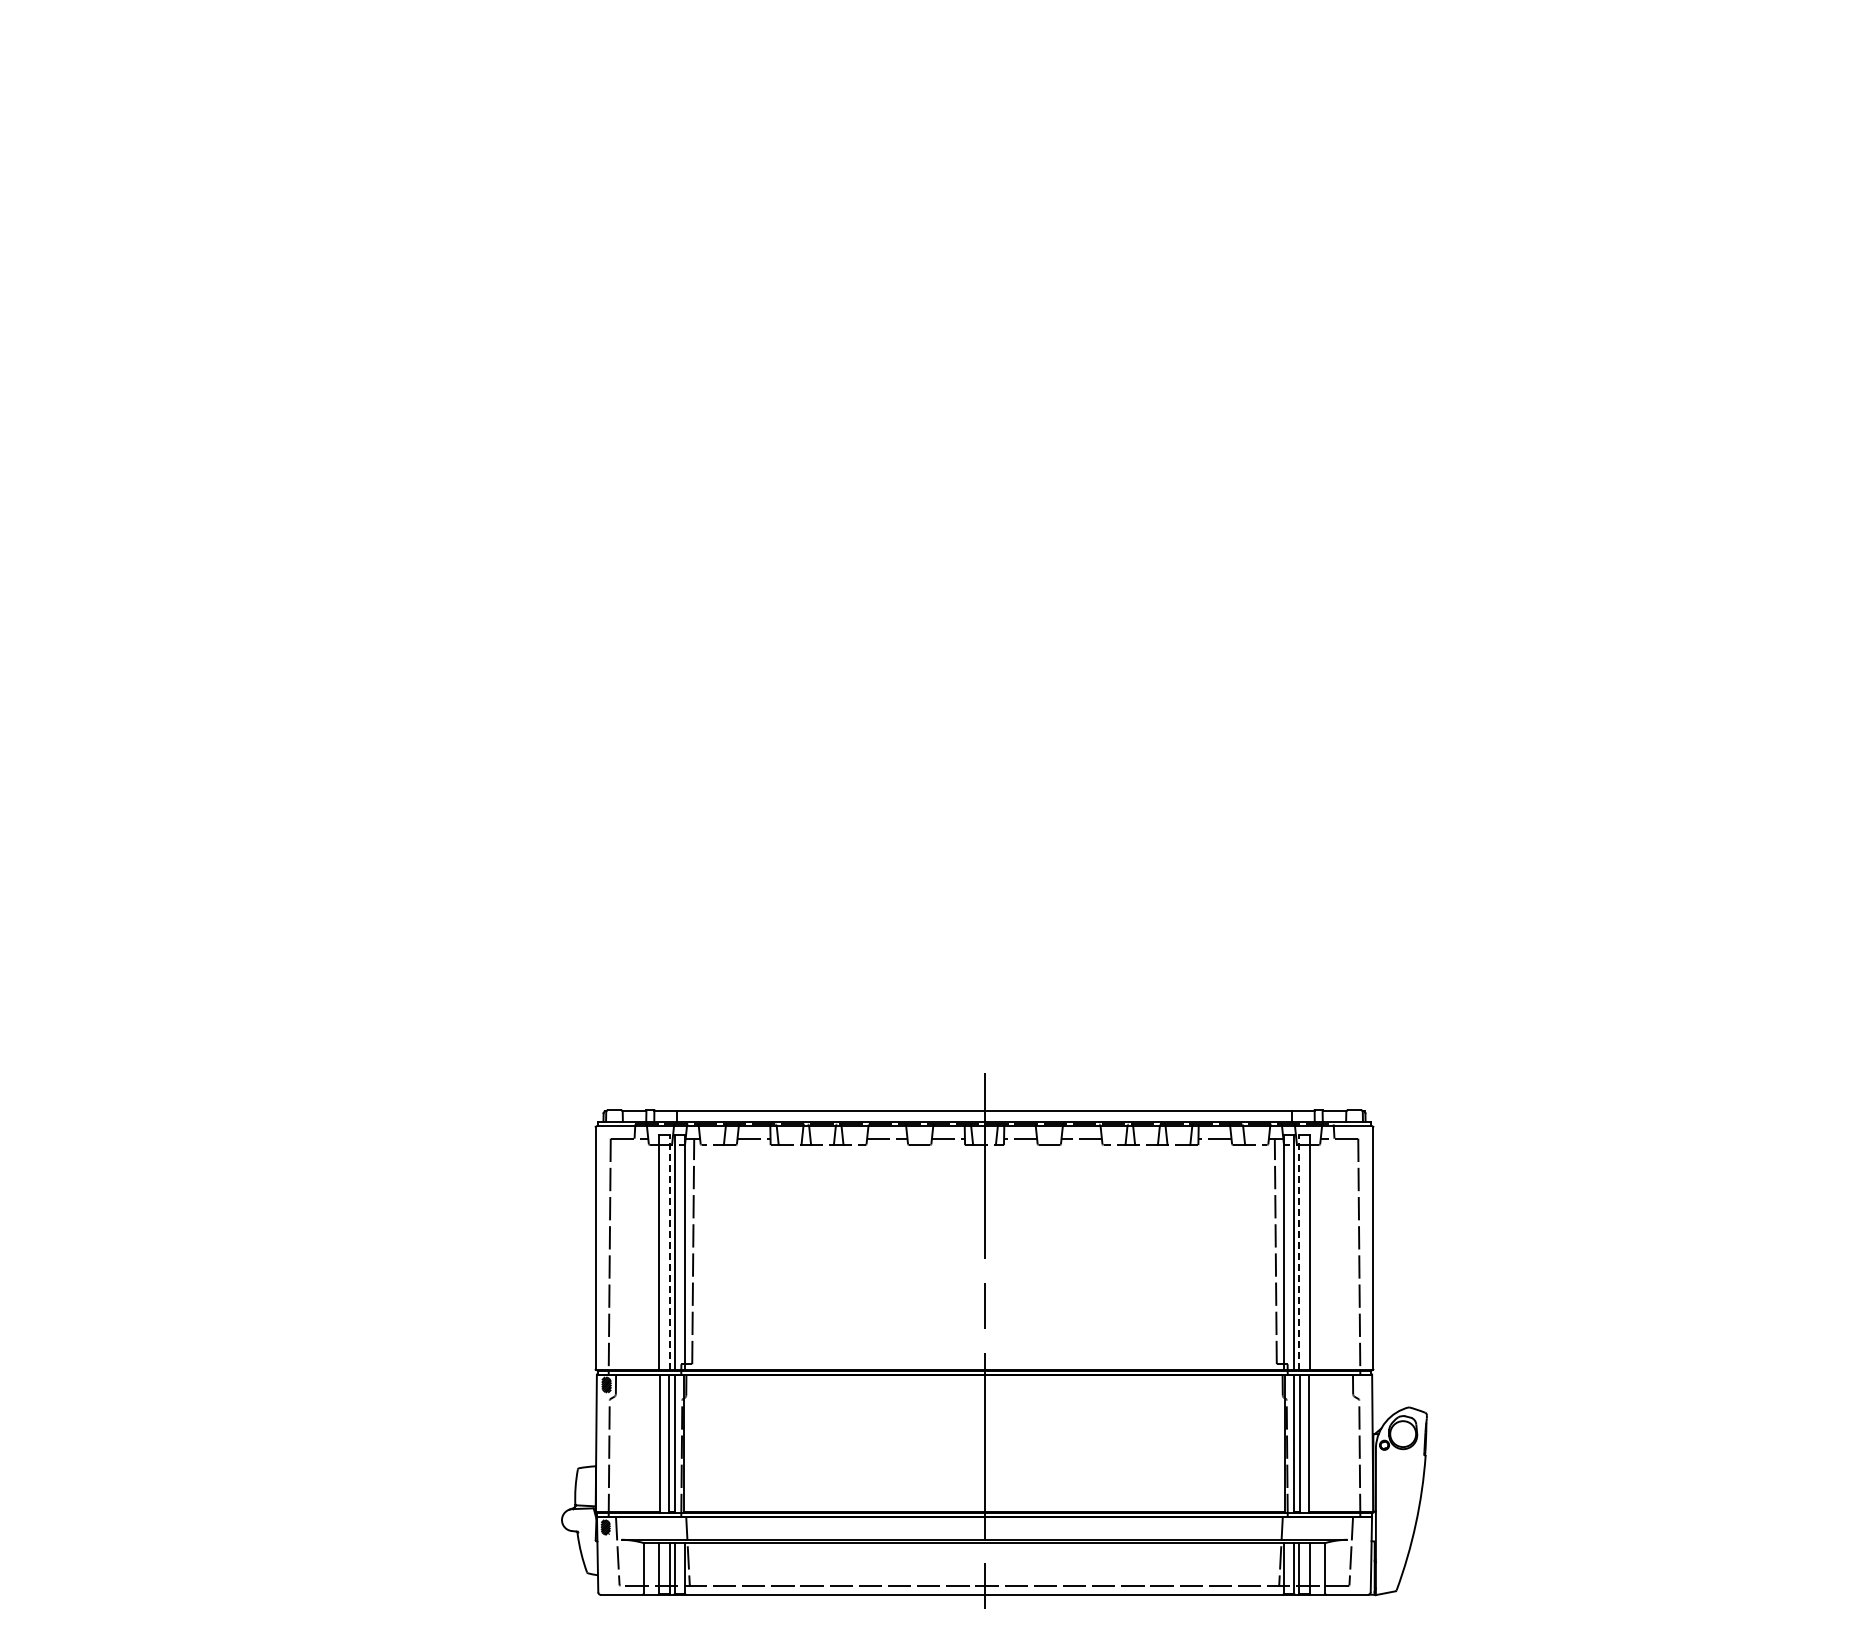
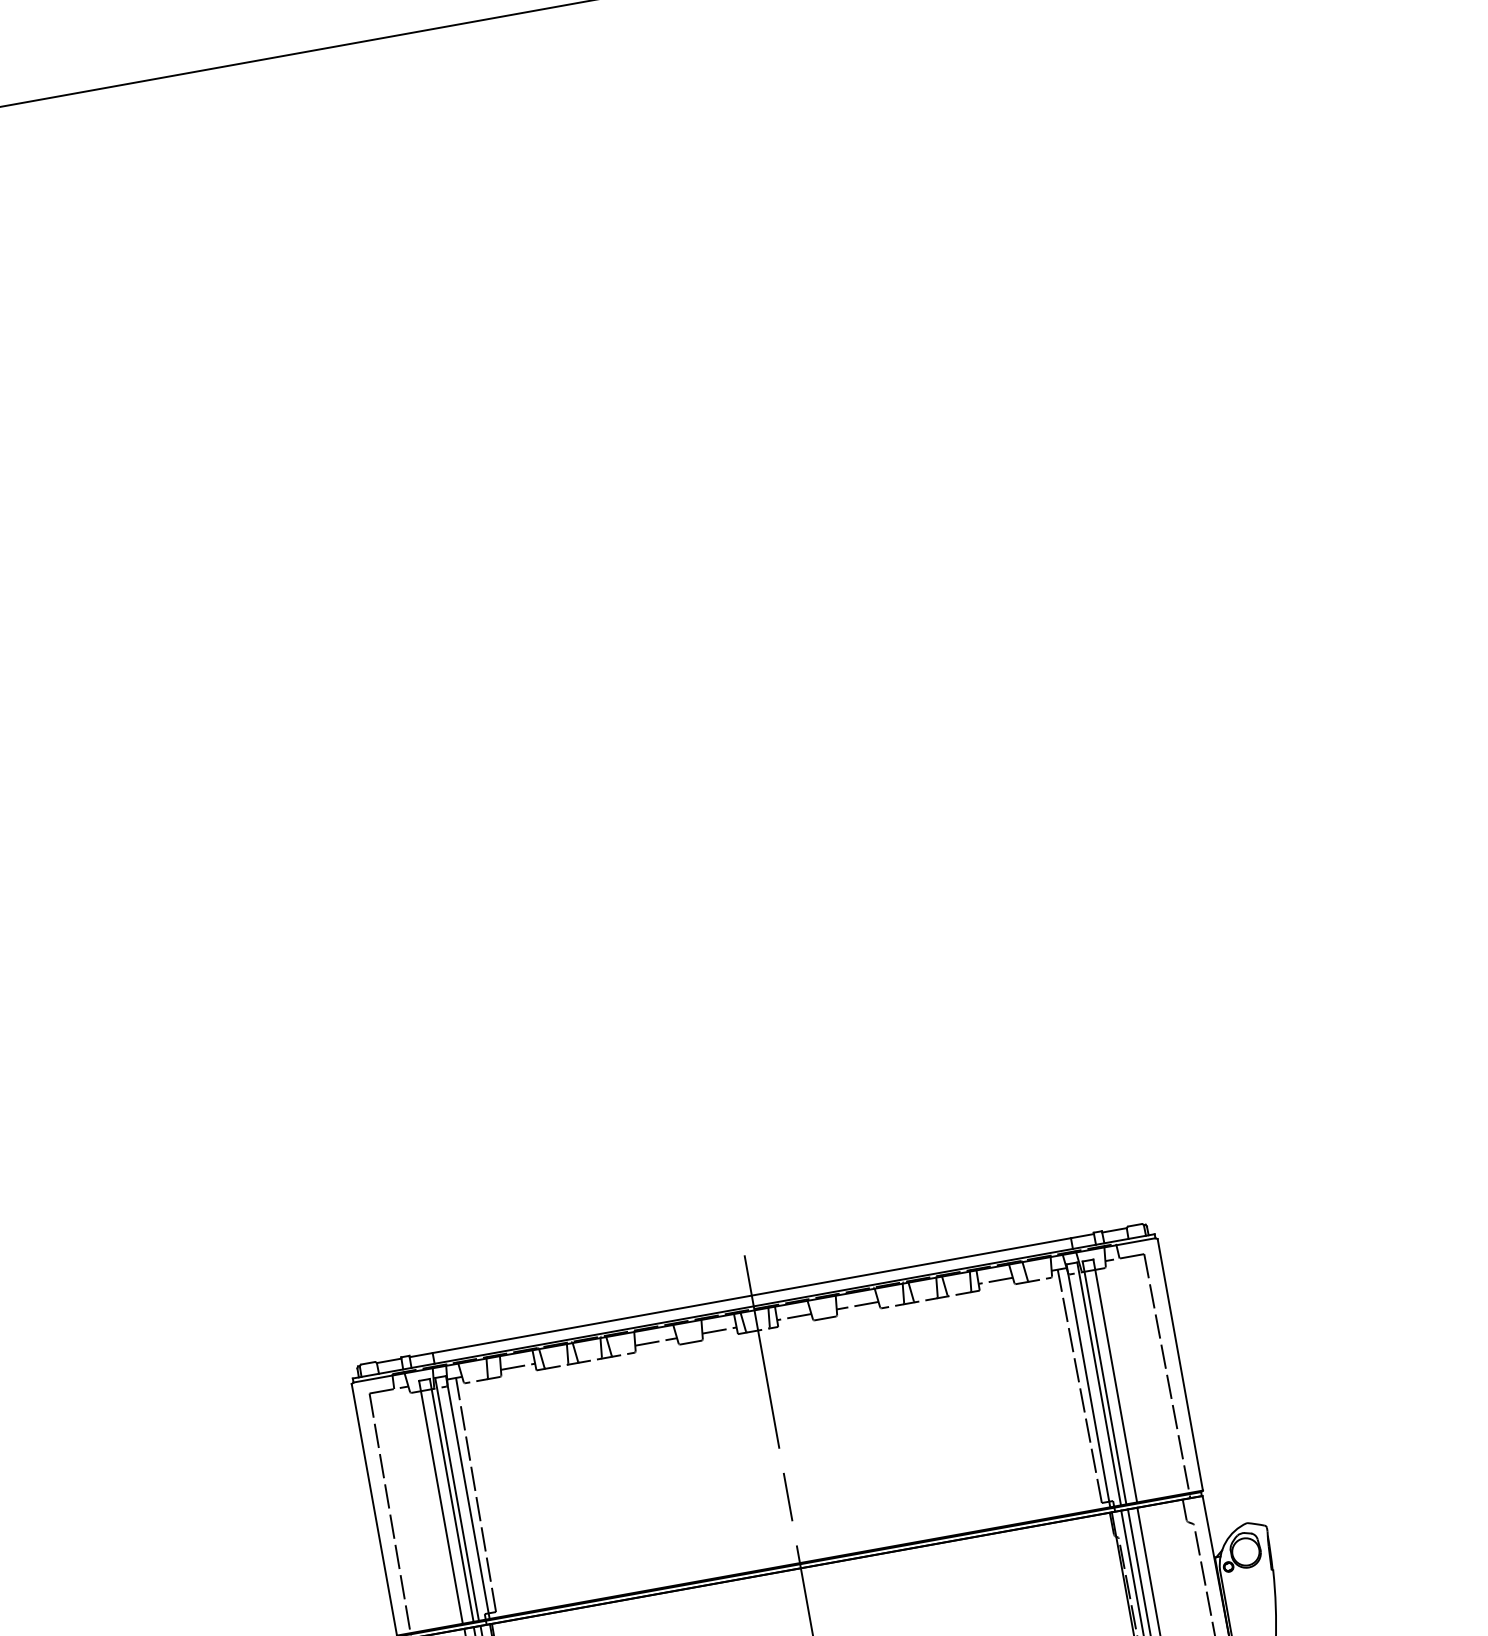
line: (669, 1251) -> (451, 1499), dashed -> solid
line: (1299, 1251) -> (1104, 1382), dashed -> solid

